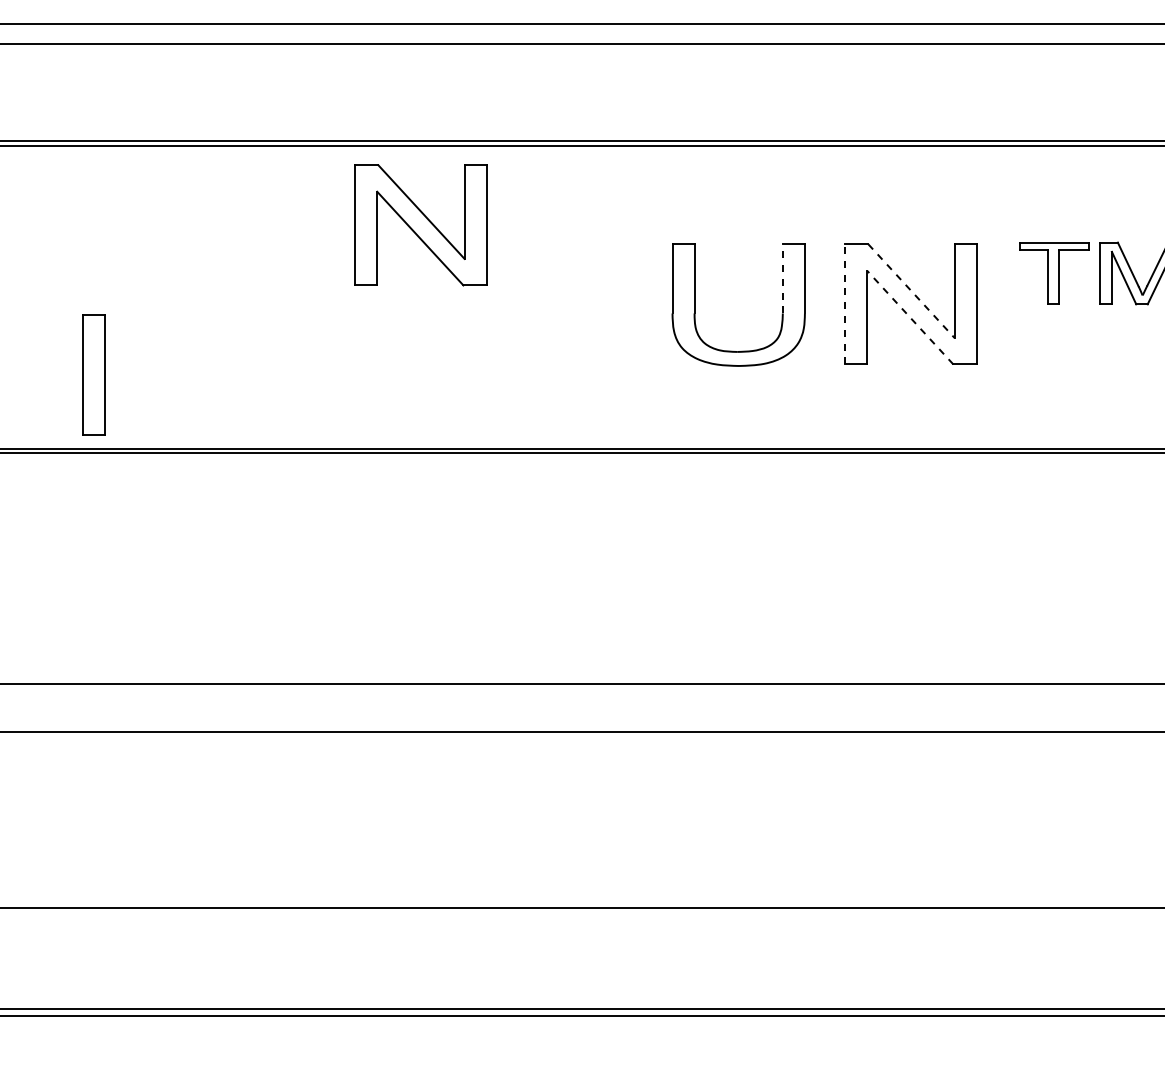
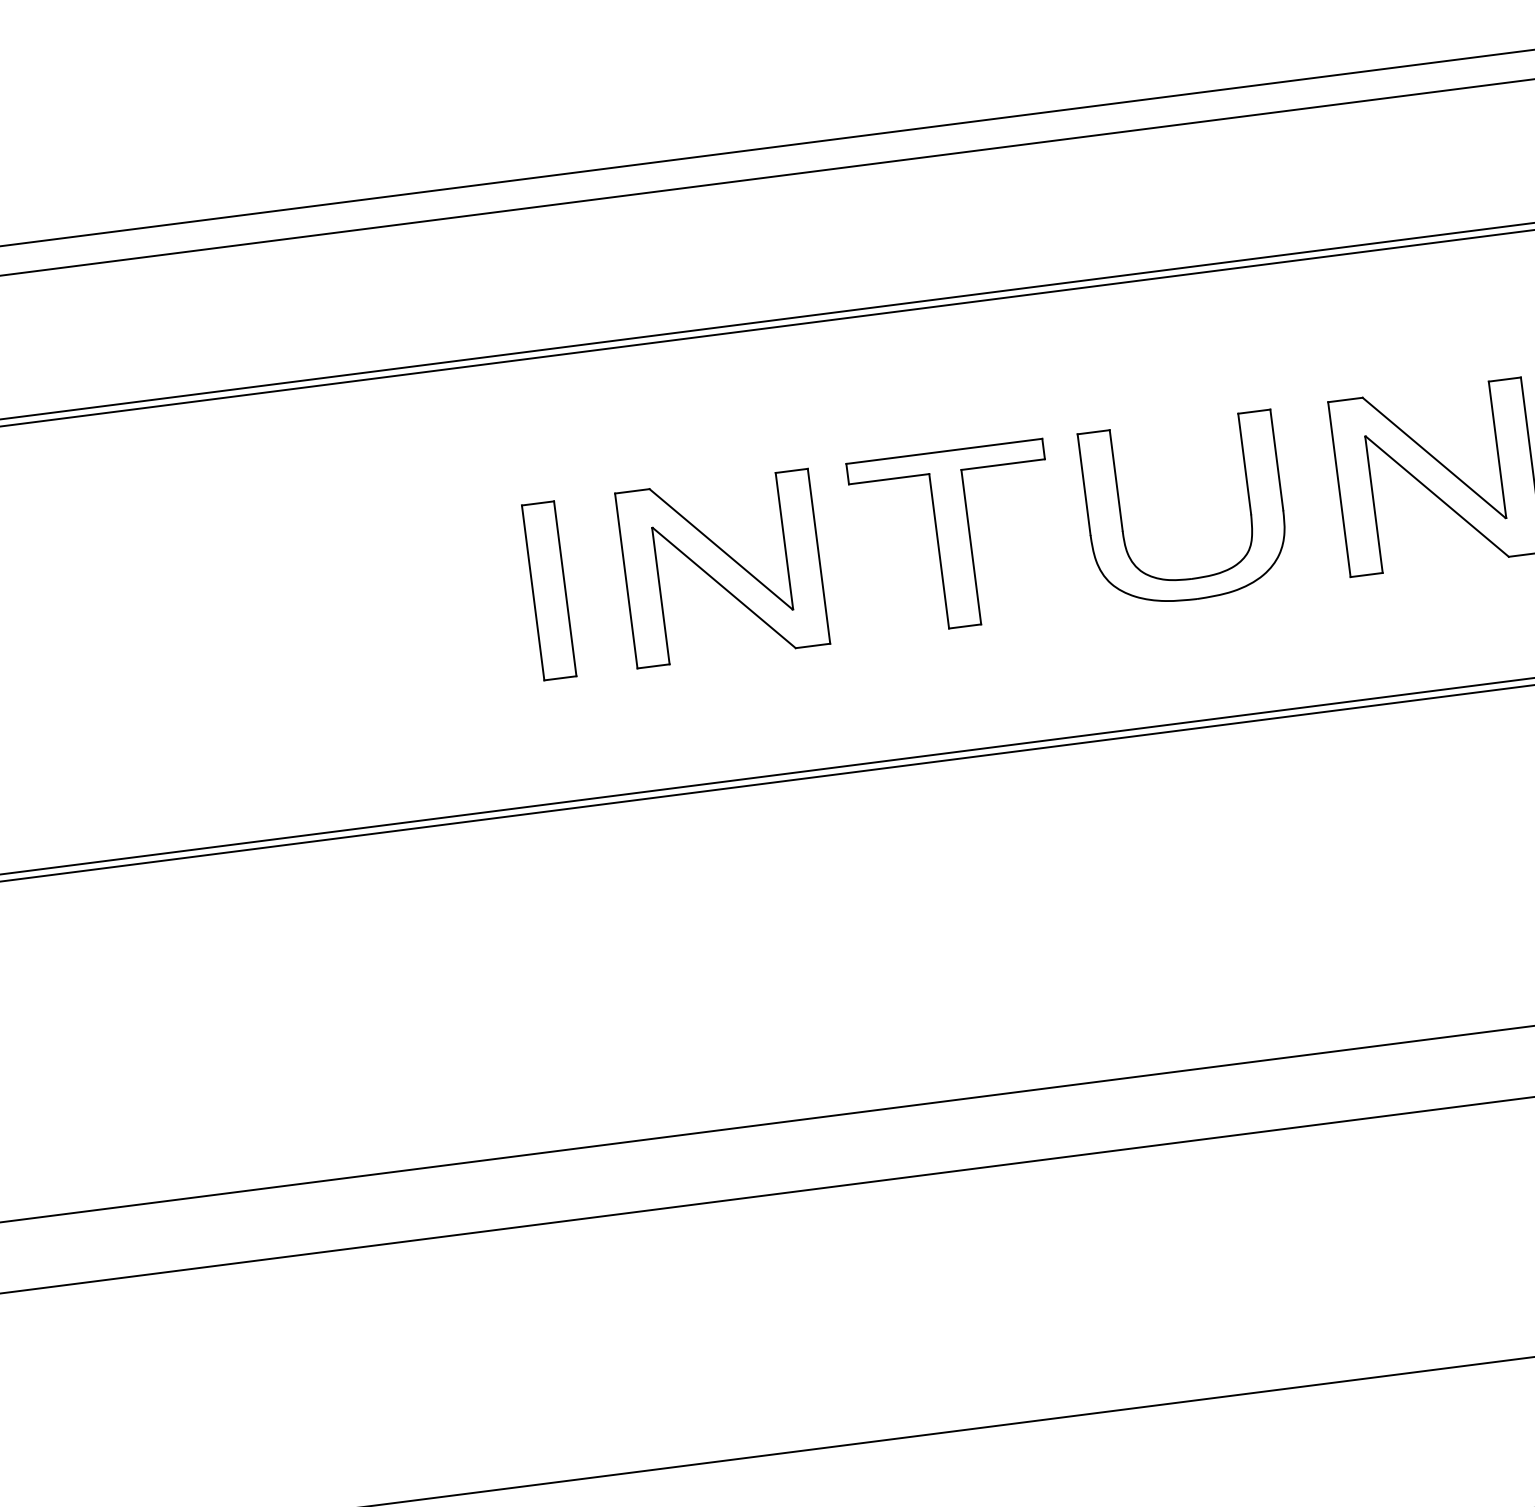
part: (420, 225) -> (722, 568), moved
line: (782, 278) -> (1244, 463), dashed -> solid
line: (911, 291) -> (1434, 458), dashed -> solid
part: (580, 303) -> (954, 537), added
line: (844, 303) -> (1339, 488), dashed -> solid
line: (910, 317) -> (1437, 496), dashed -> solid
part: (93, 374) -> (548, 589), moved

